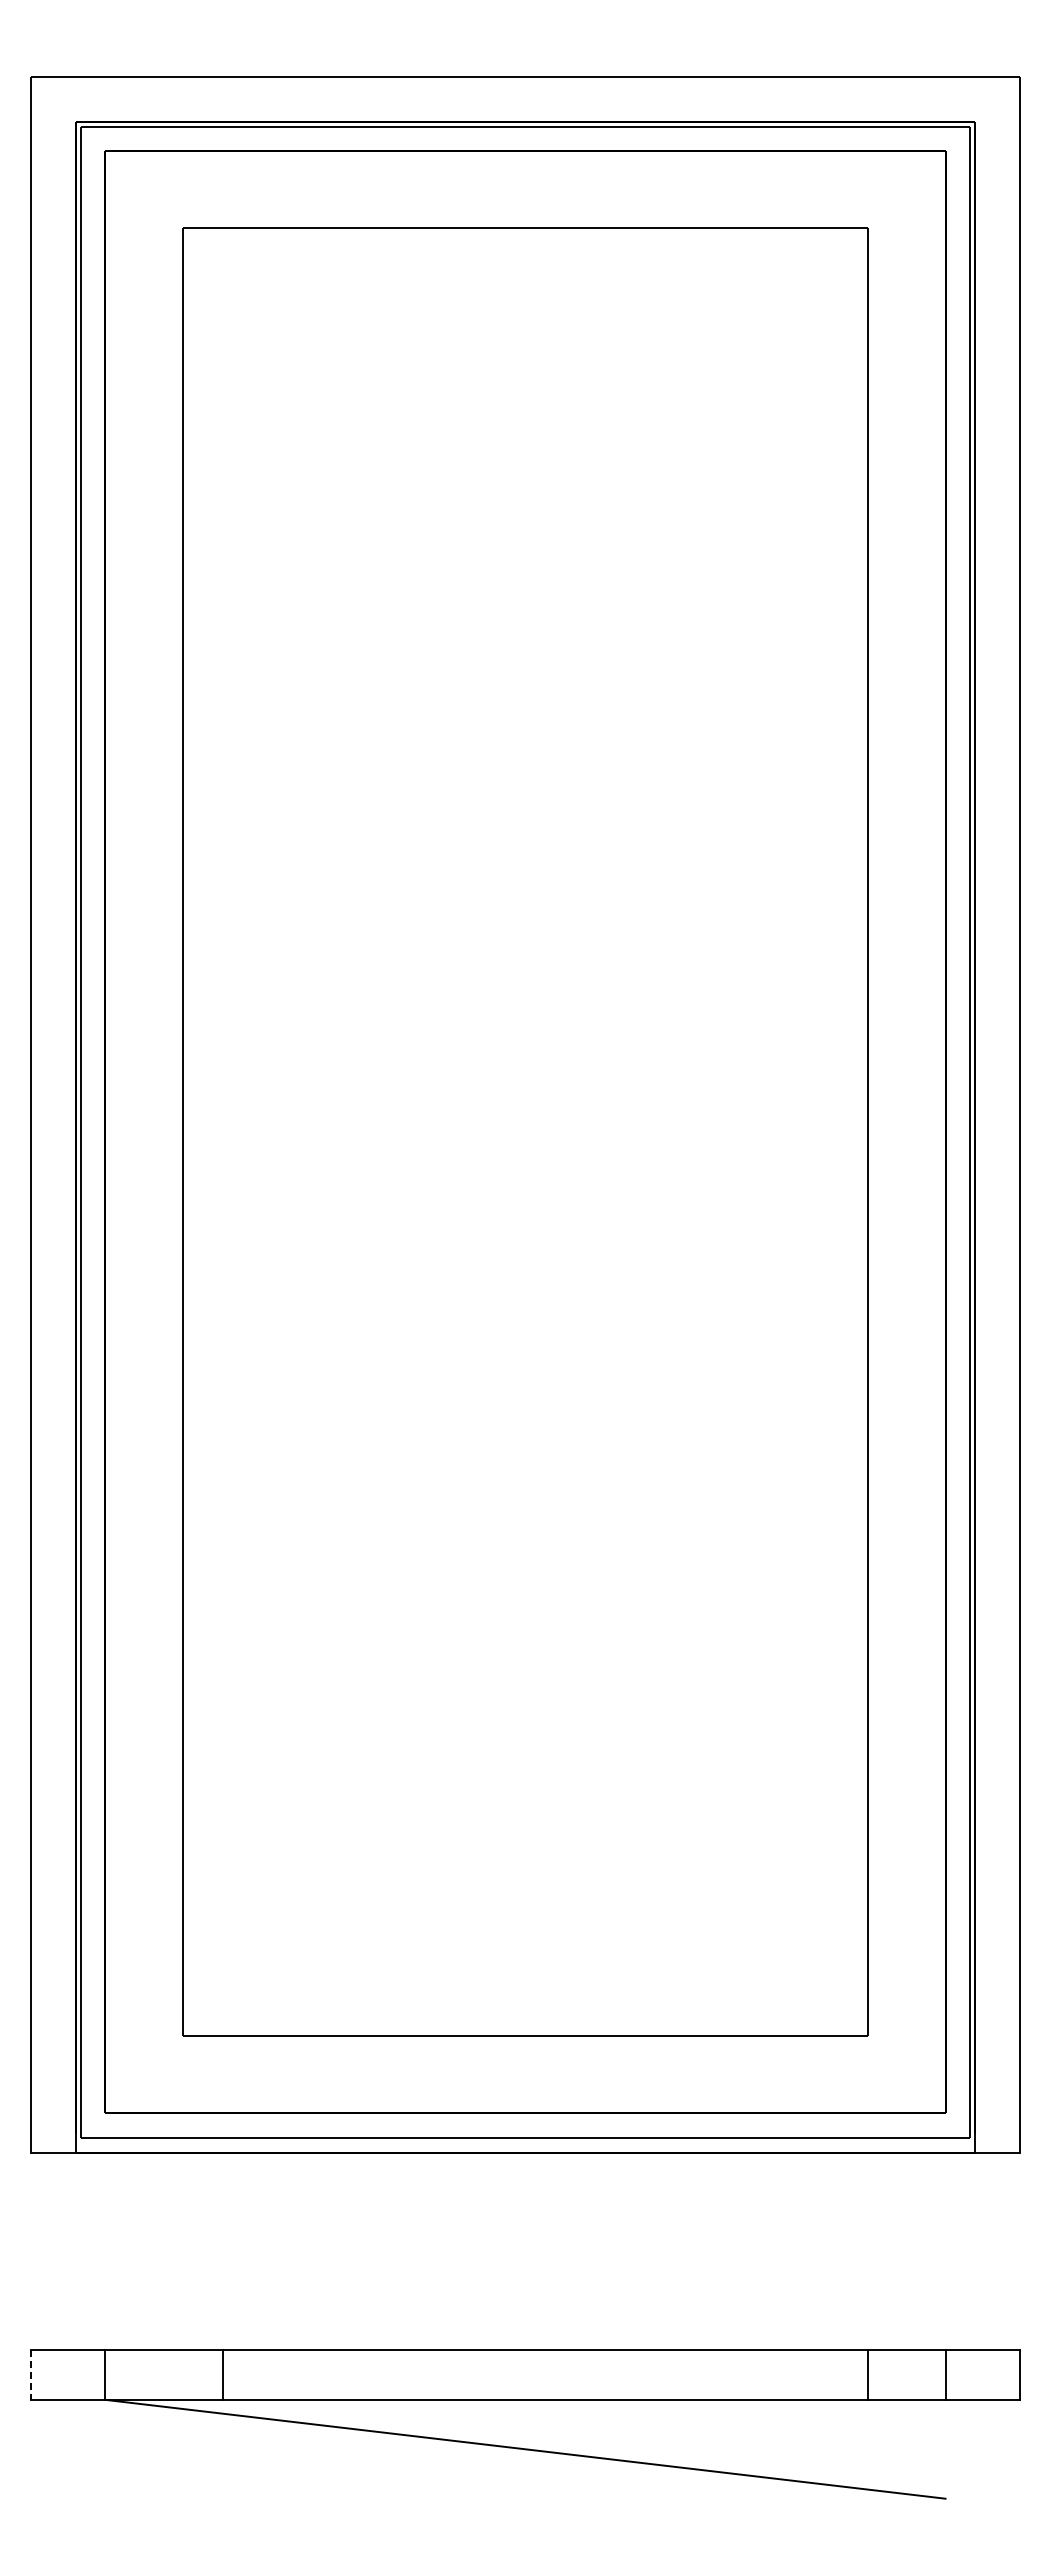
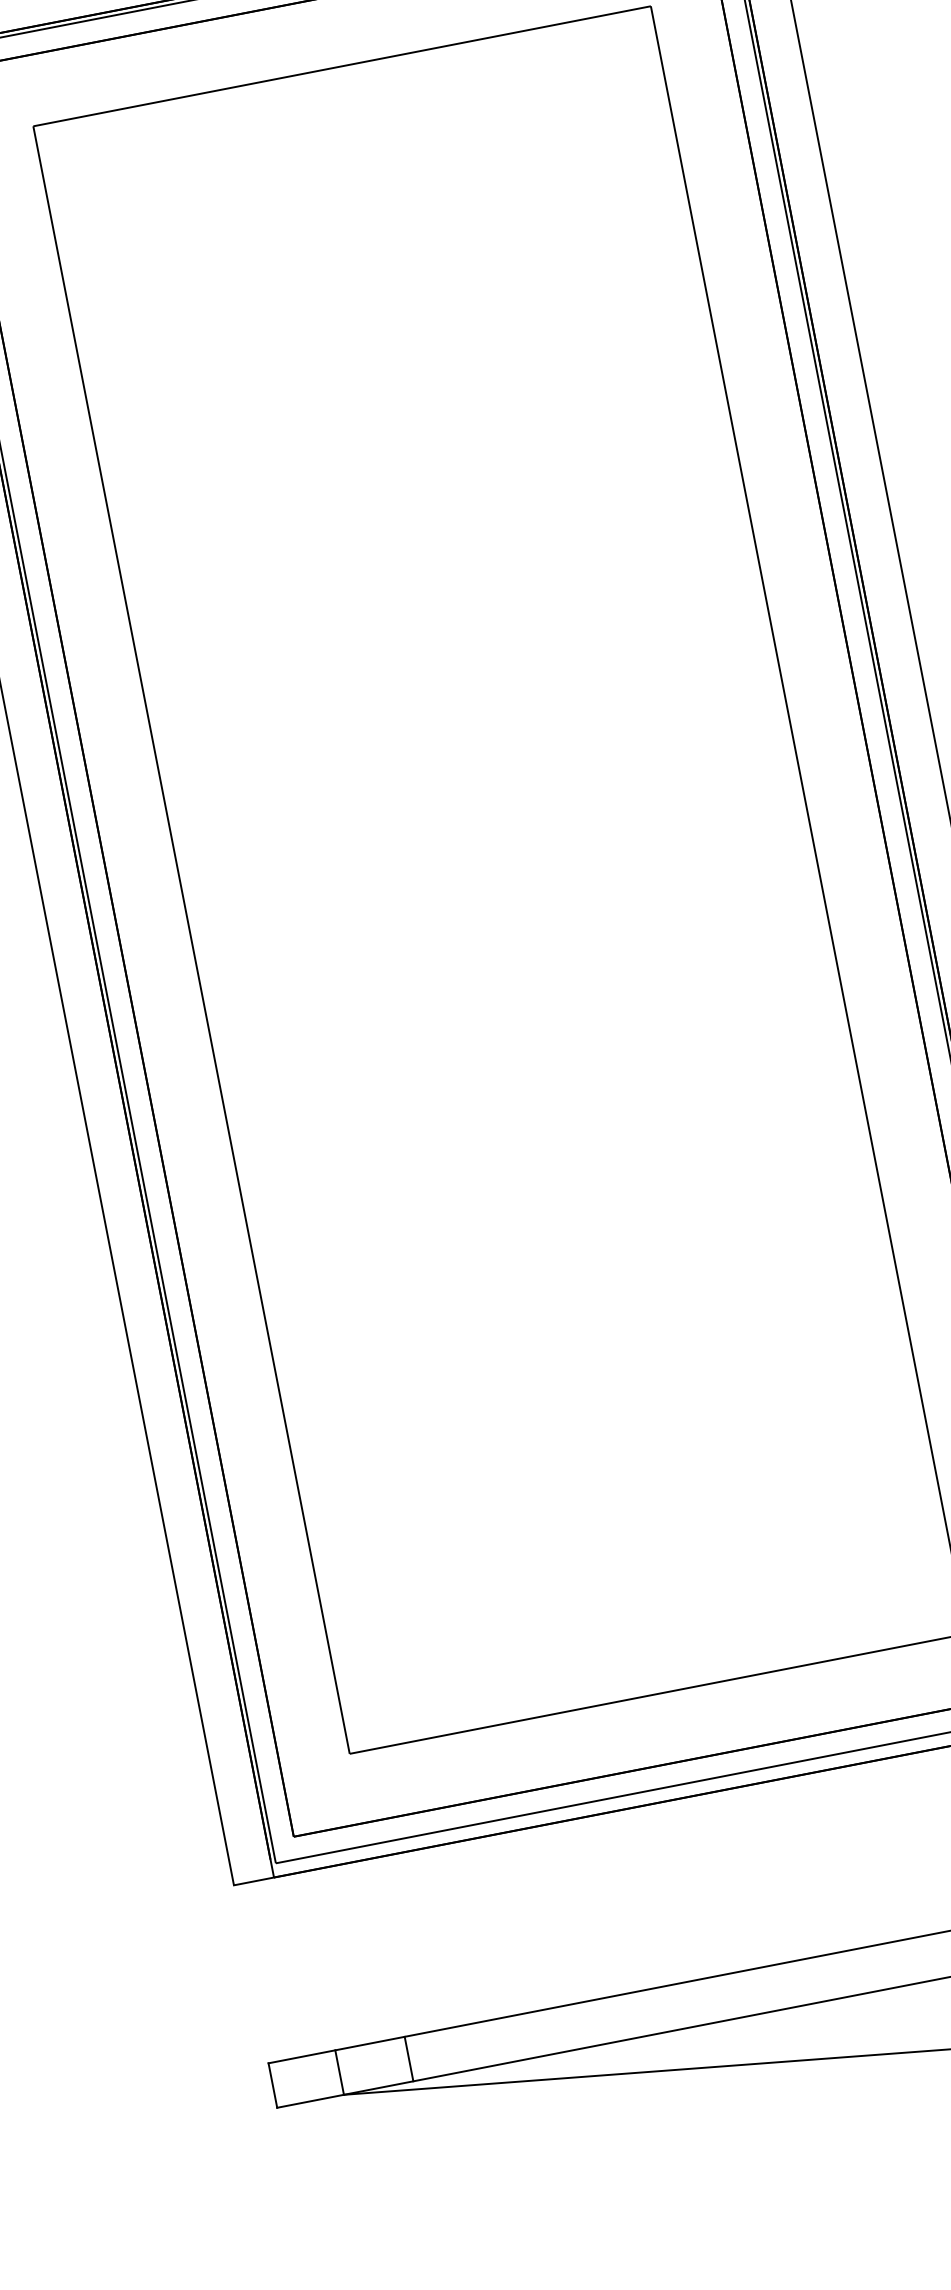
line: (222, 2374) -> (408, 2058), moved
line: (31, 2375) -> (273, 2085), dashed -> solid

